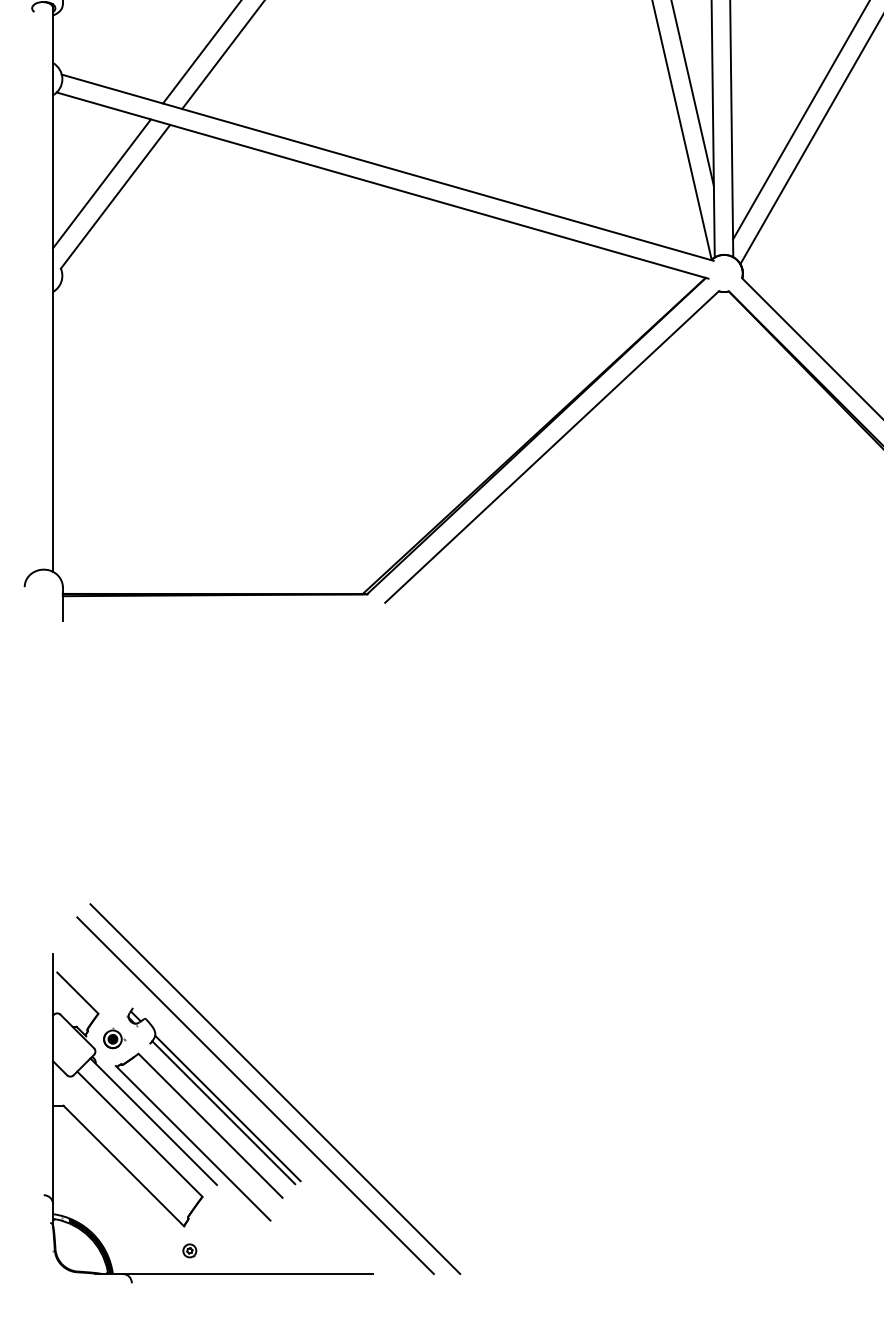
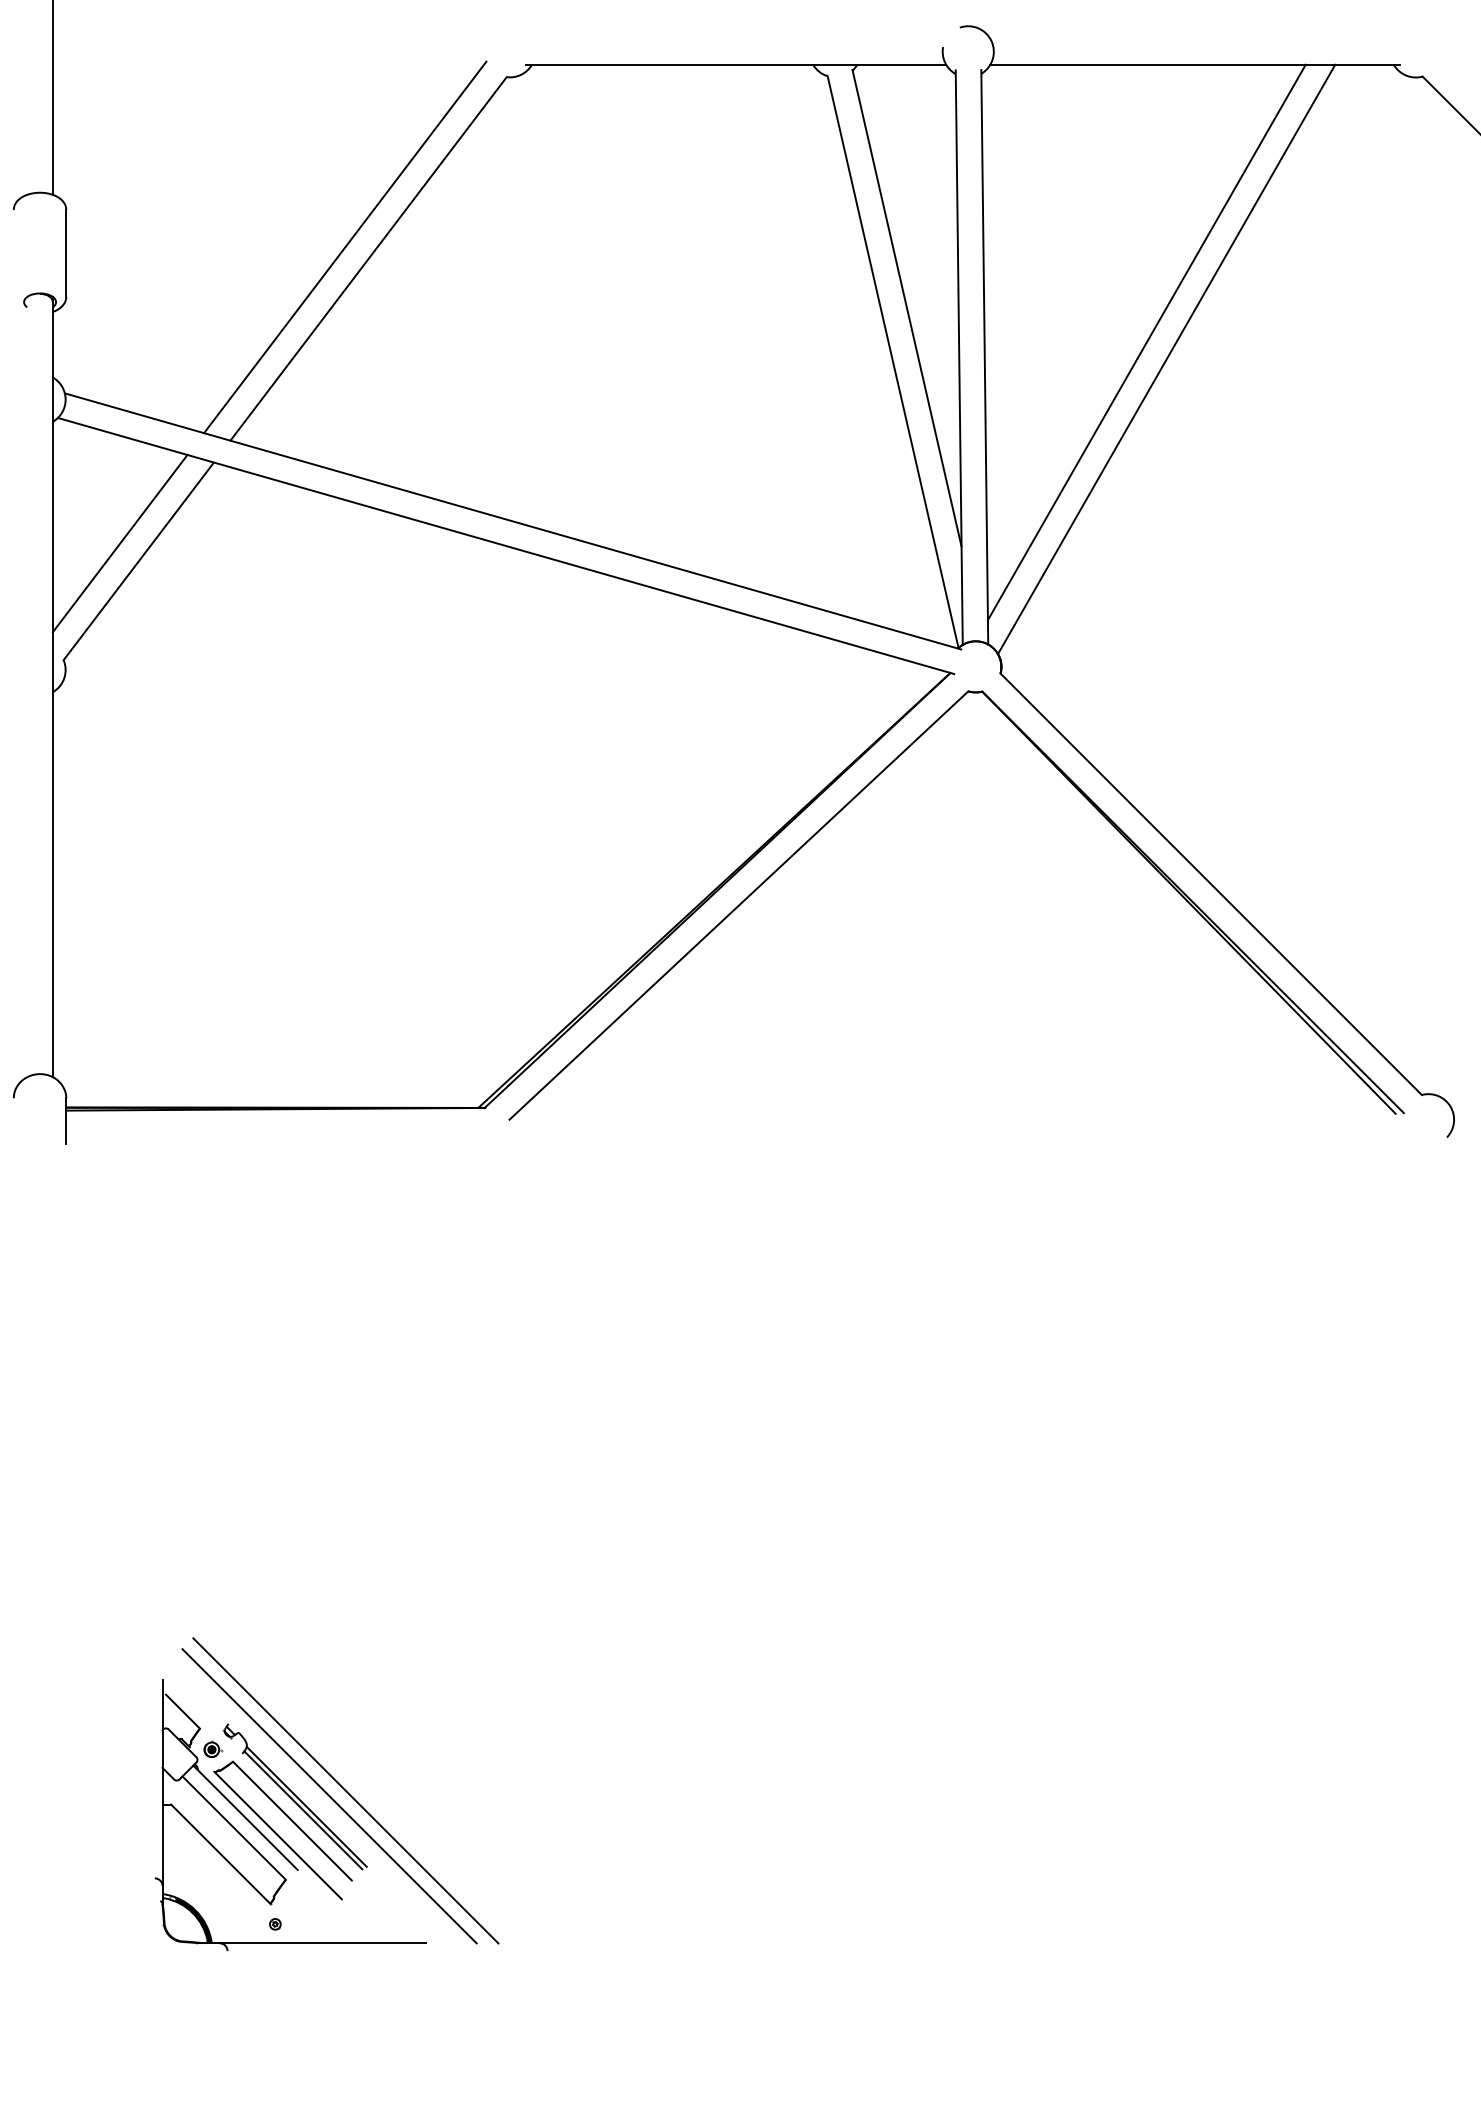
part: (252, 1093) -> (326, 1794), size x0.6

